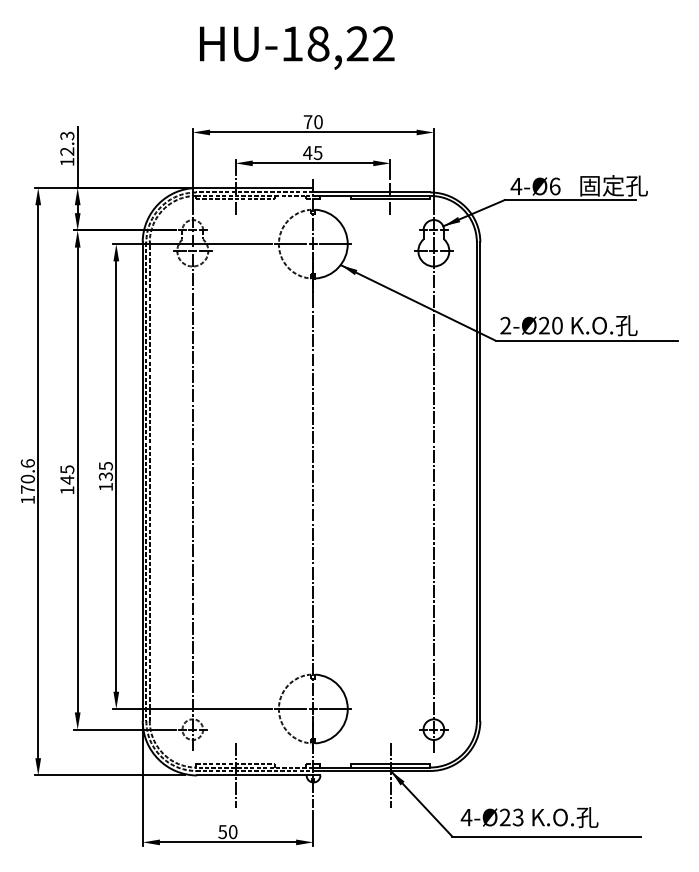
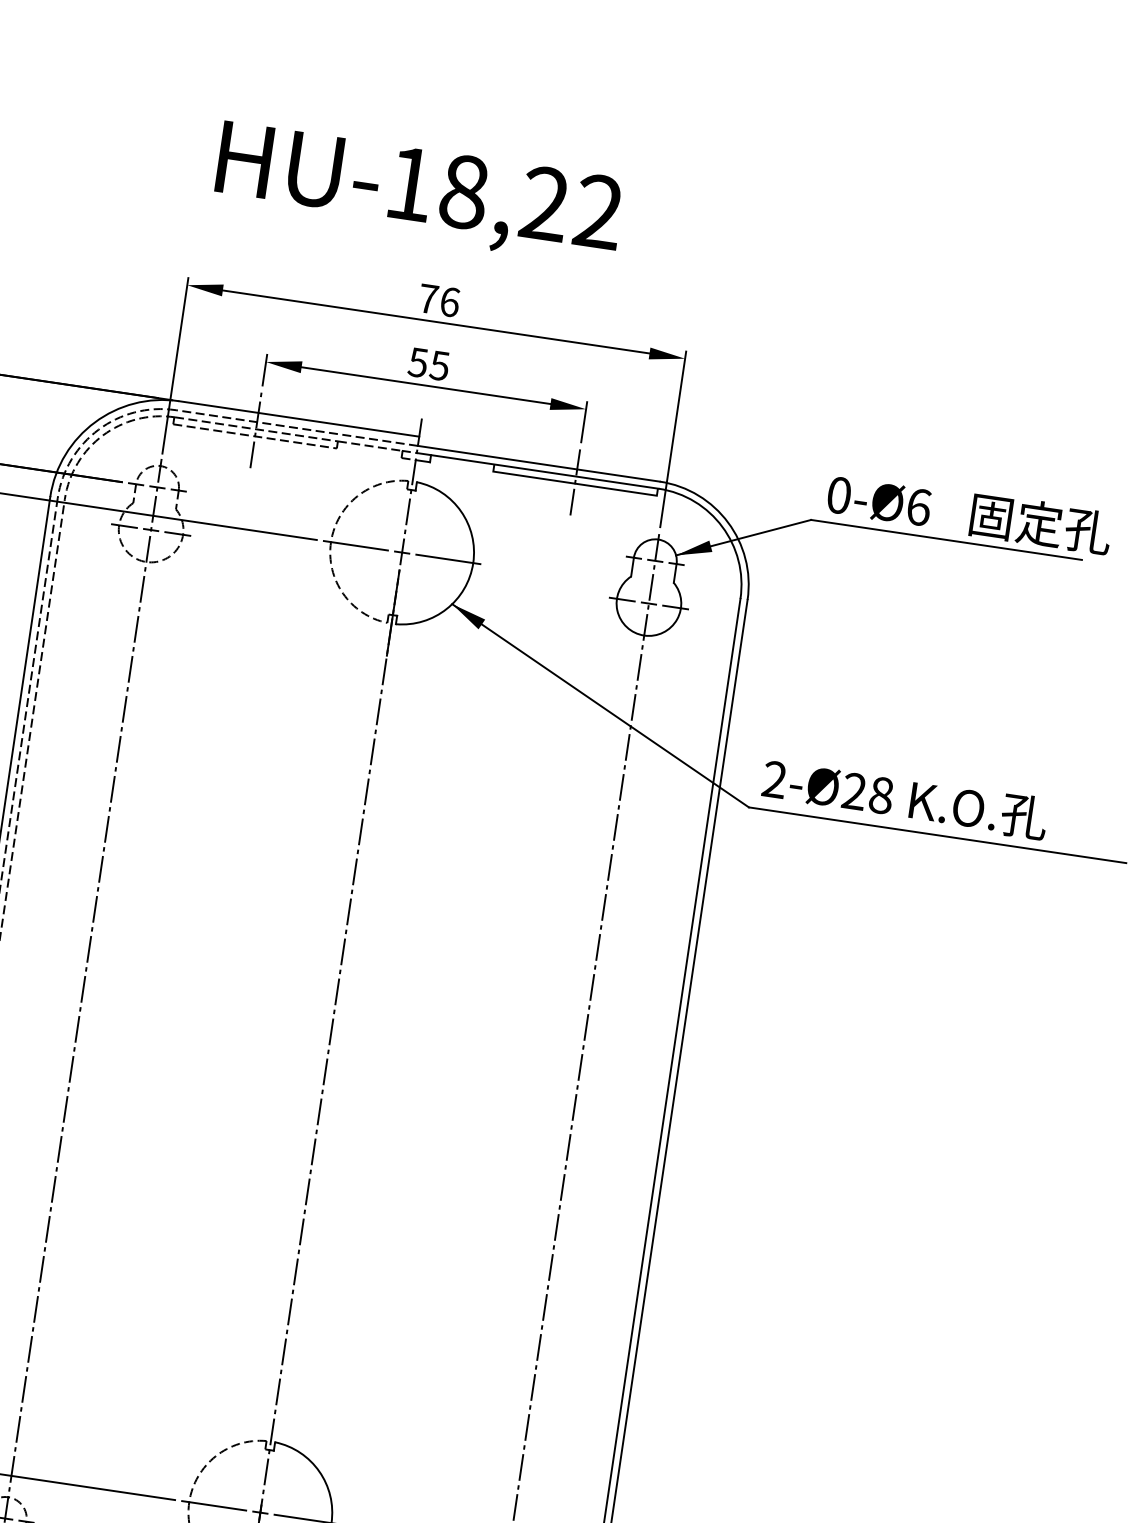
text: (297, 47) -> (419, 192), moved
text: (318, 121) -> (450, 300), 70 -> 76
text: (307, 153) -> (417, 363), 45 -> 55
text: (516, 186) -> (839, 495), 4-Ø6 -> 0-Ø6
text: (557, 325) -> (881, 795), 2-Ø20 -> 2-Ø28

